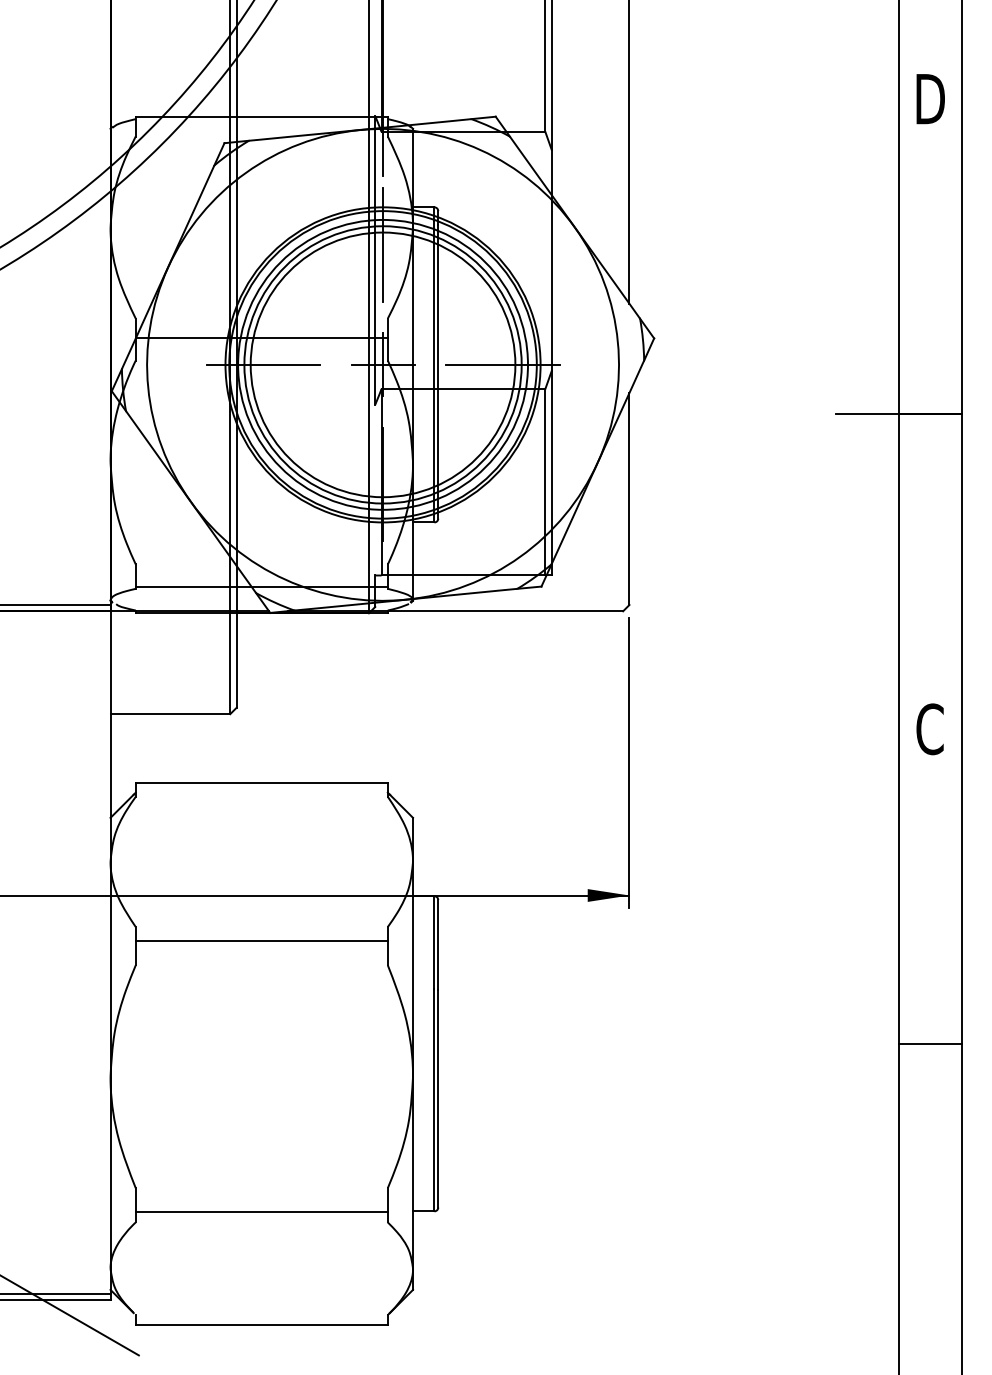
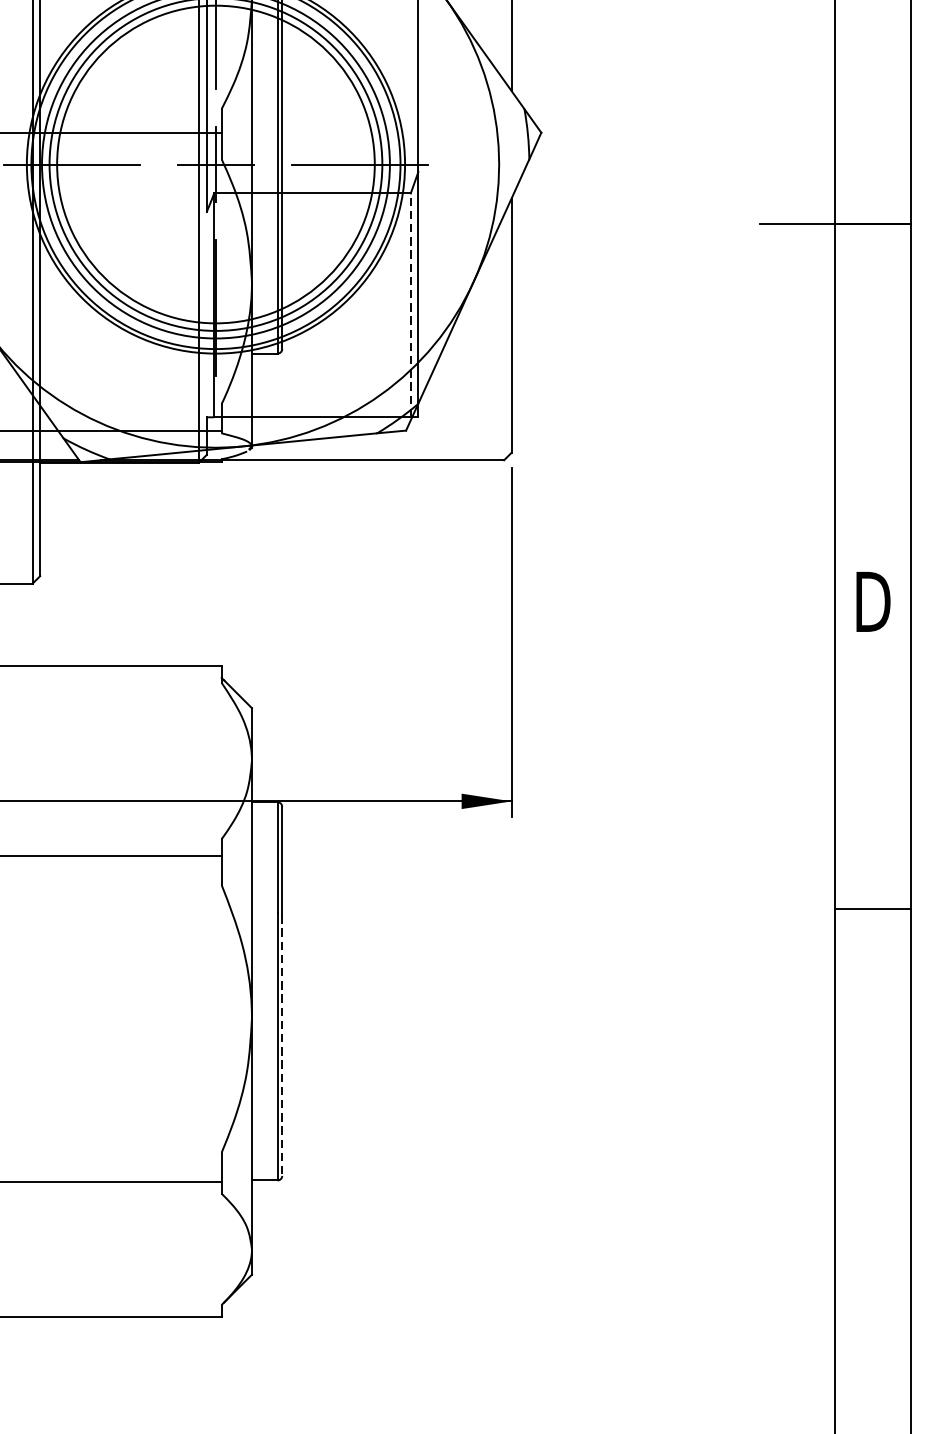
line: (545, 481) -> (410, 304), solid -> dashed
text: (930, 729) -> (873, 602), C -> D
line: (930, 1044) -> (873, 909), moved
line: (438, 1098) -> (282, 1045), solid -> dashed

